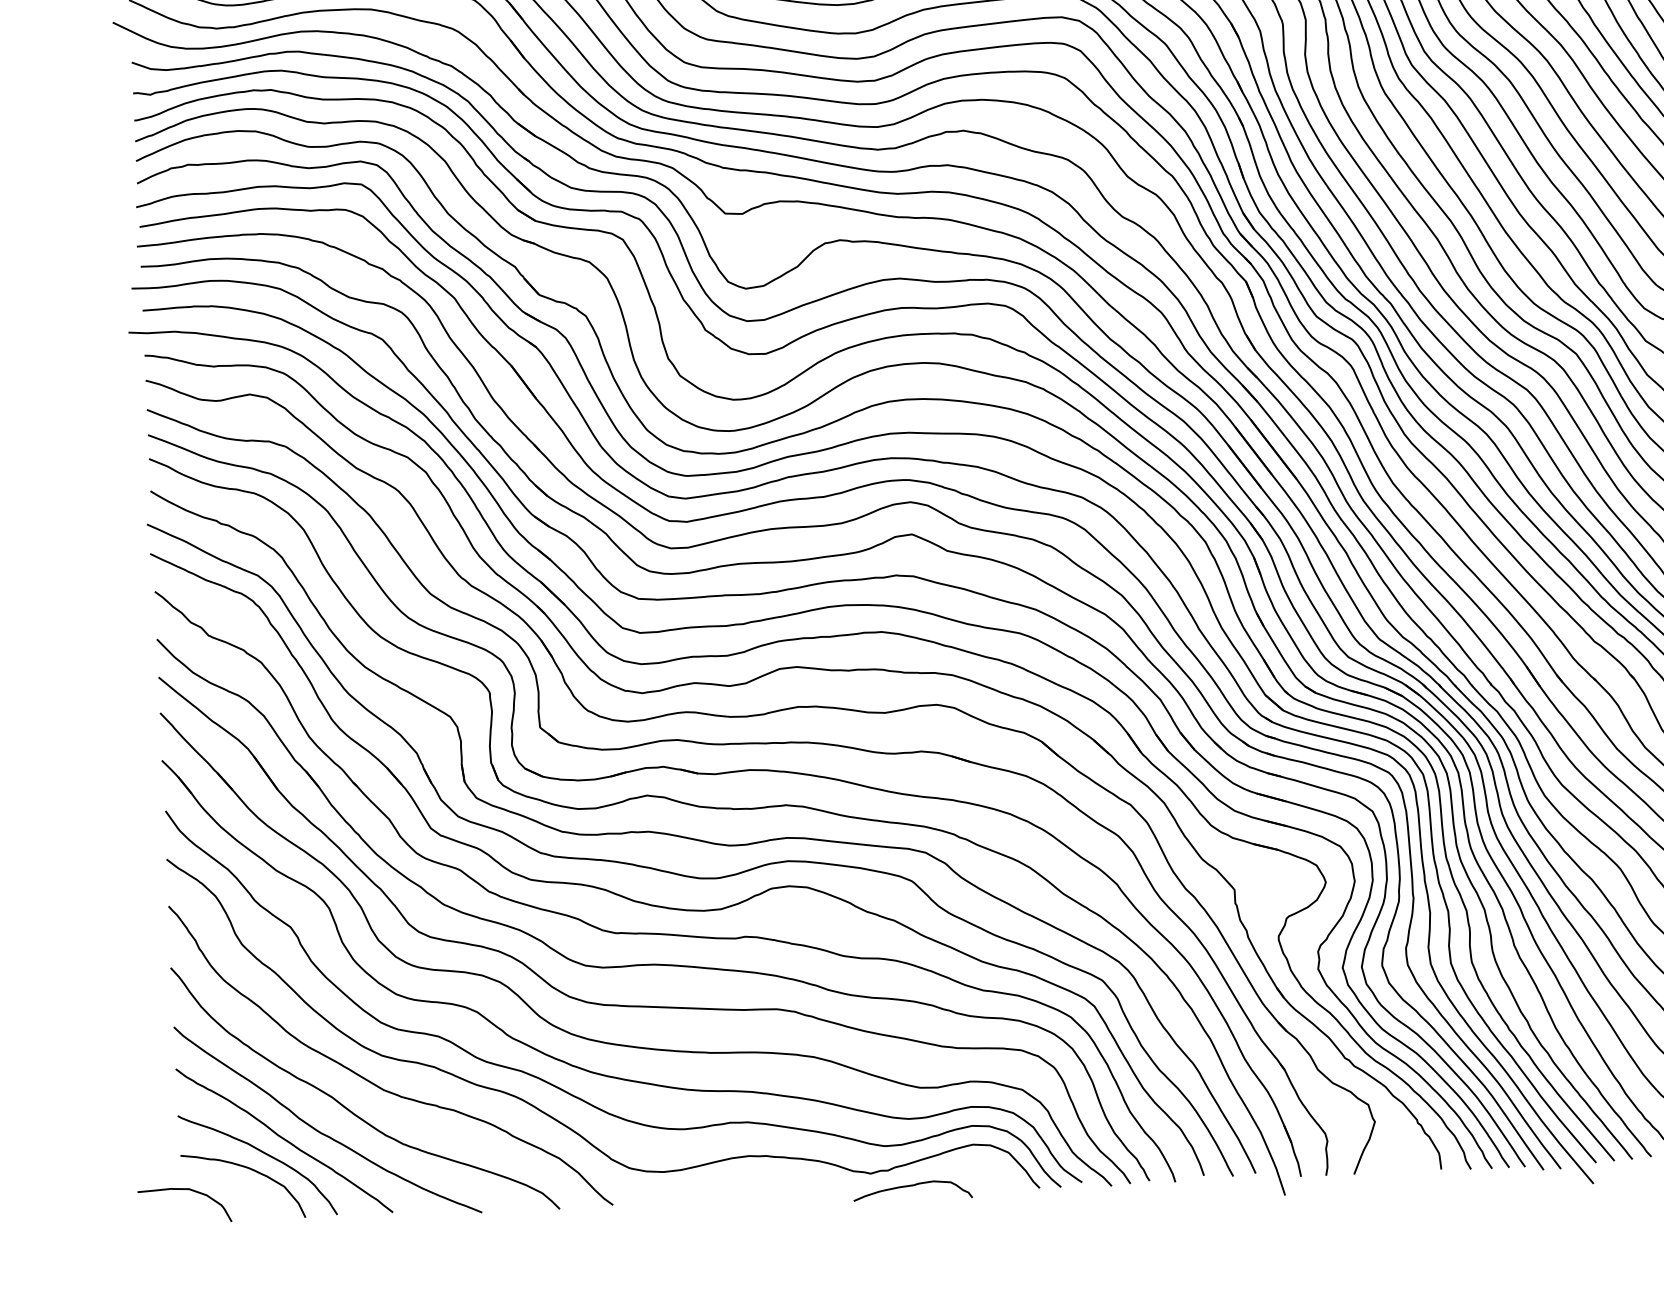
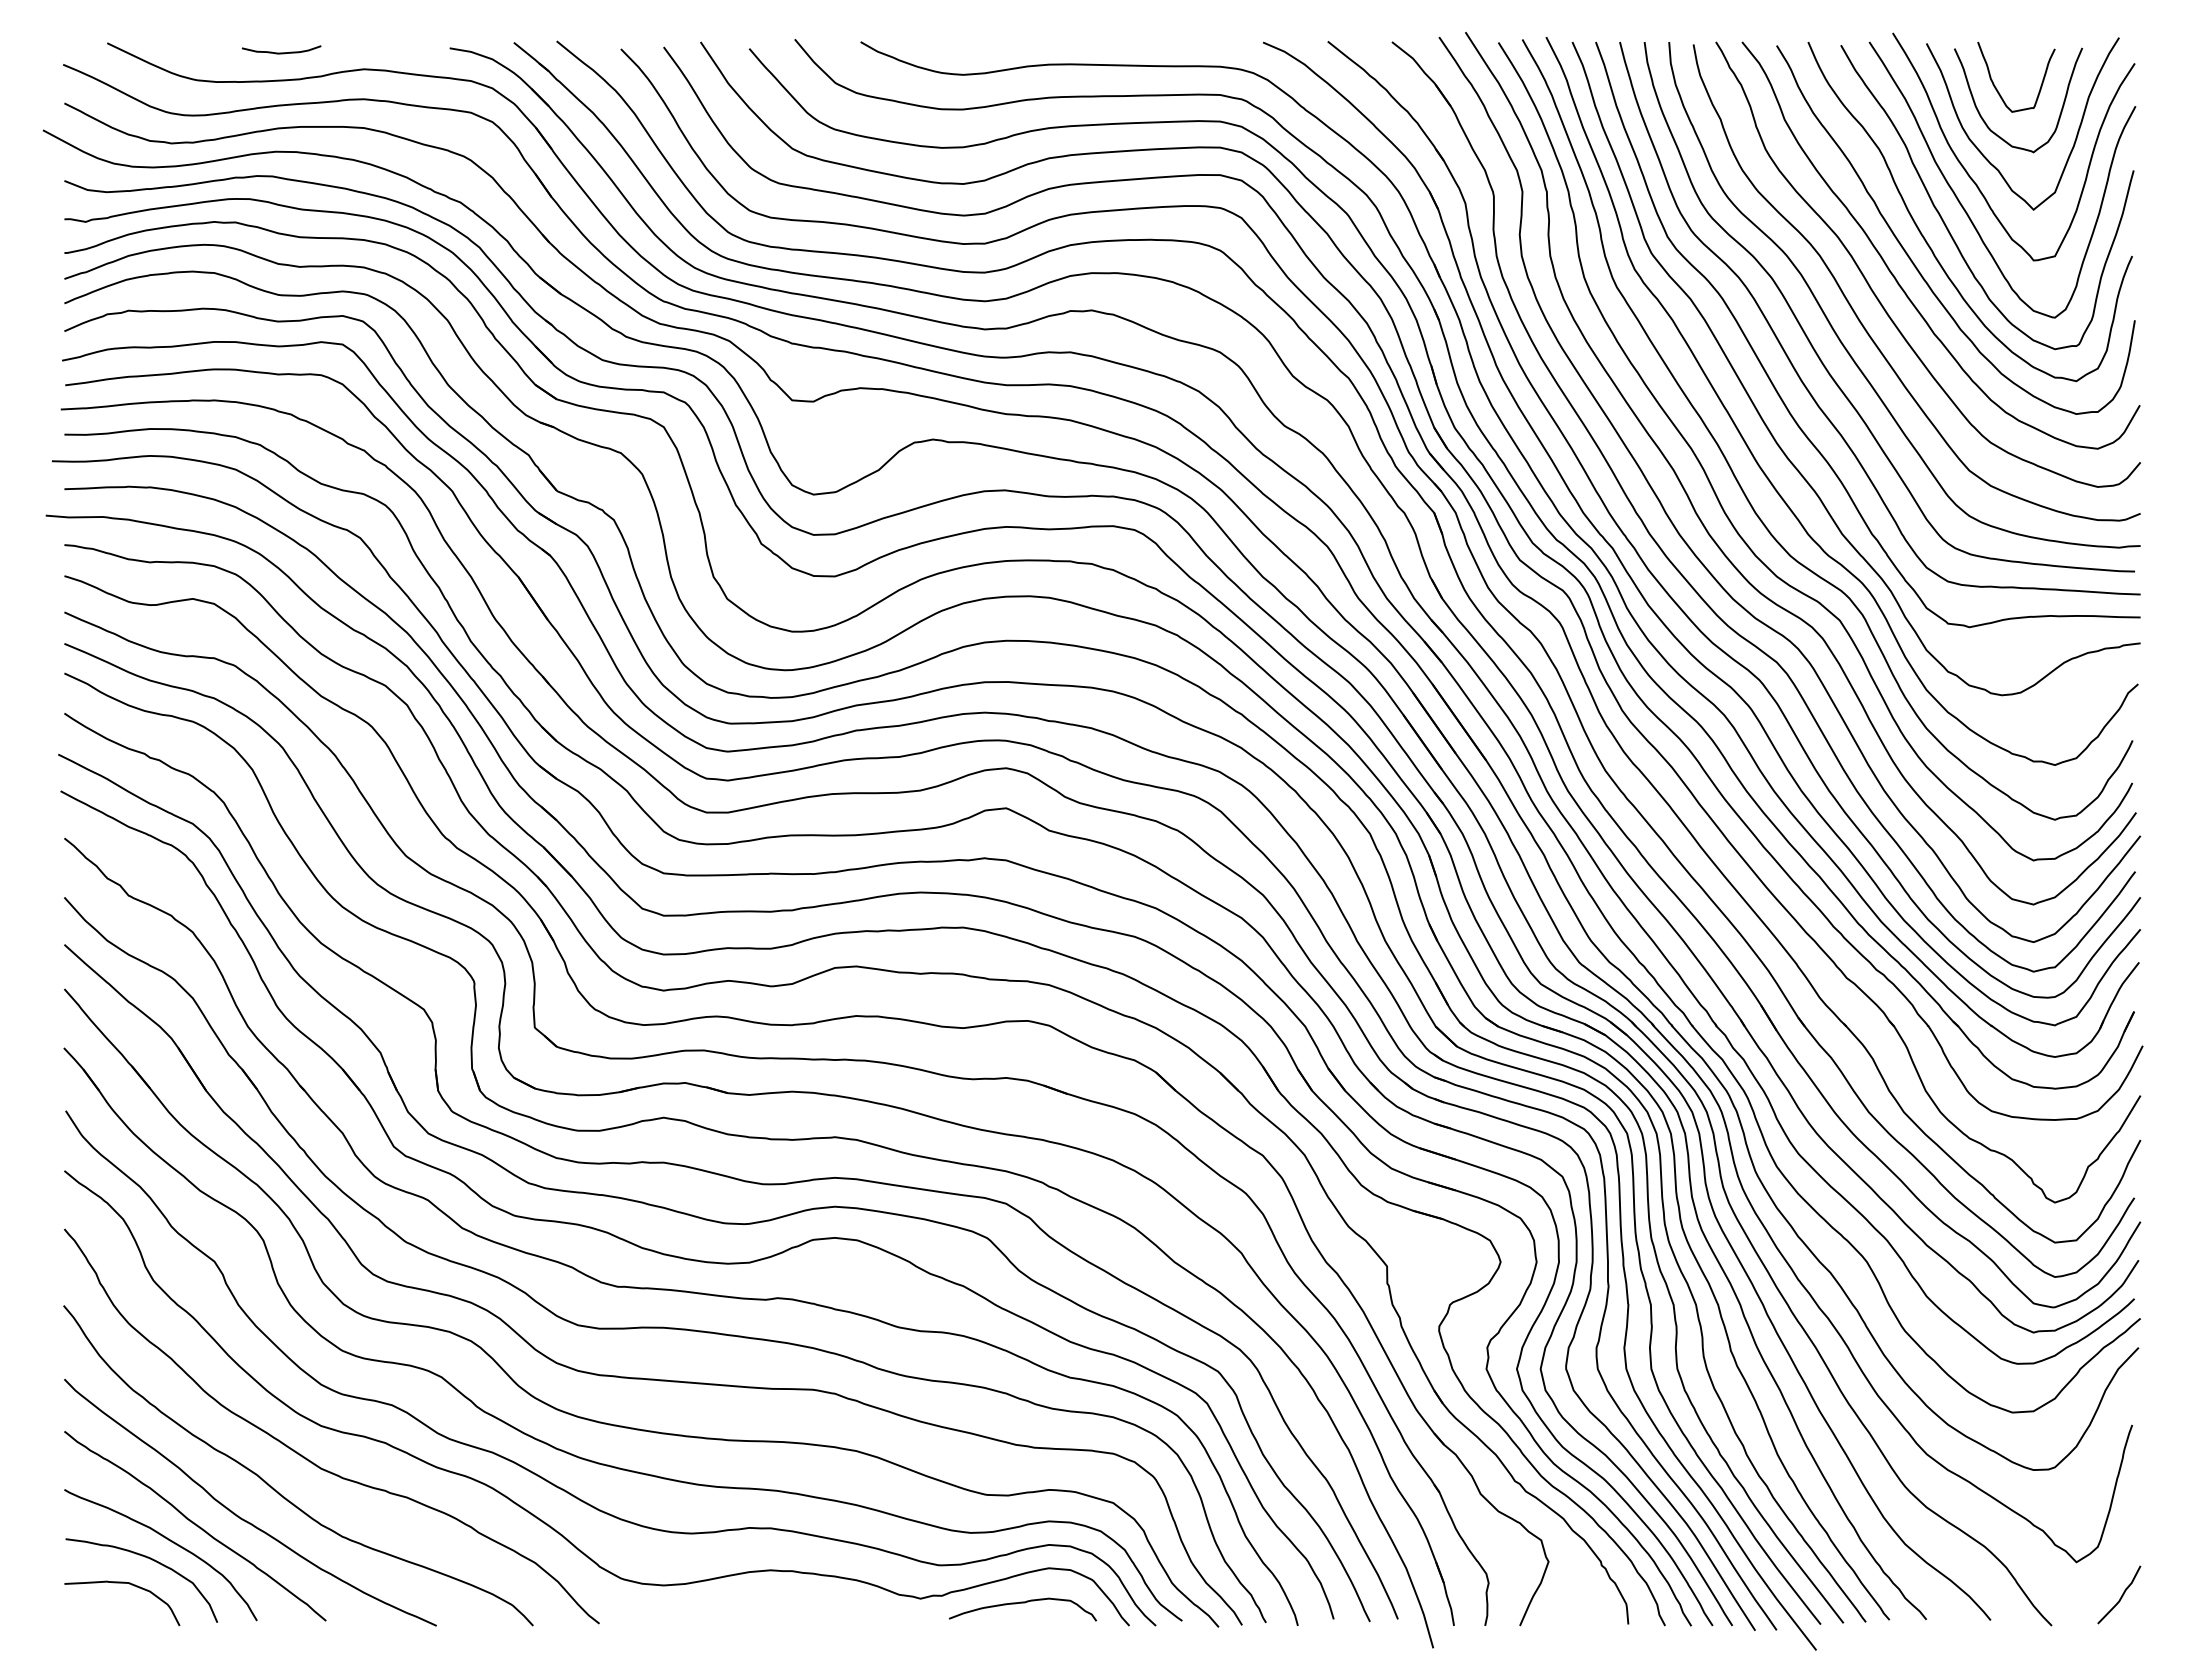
curve: (913, 1186) -> (1023, 1603), moved
curve: (184, 1189) -> (122, 1583), moved

